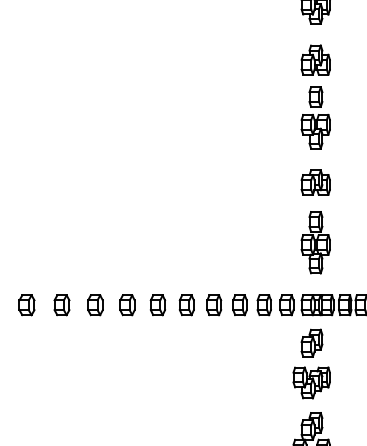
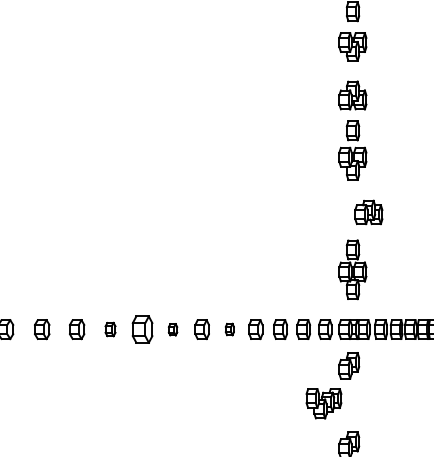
part: (315, 182) -> (368, 212), moved
part: (61, 305) -> (110, 329), size x0.7
part: (95, 305) -> (142, 329), size x1.4
part: (126, 305) -> (172, 329), size x0.6
part: (186, 305) -> (229, 329), size x0.6
part: (311, 382) -> (323, 403), moved

